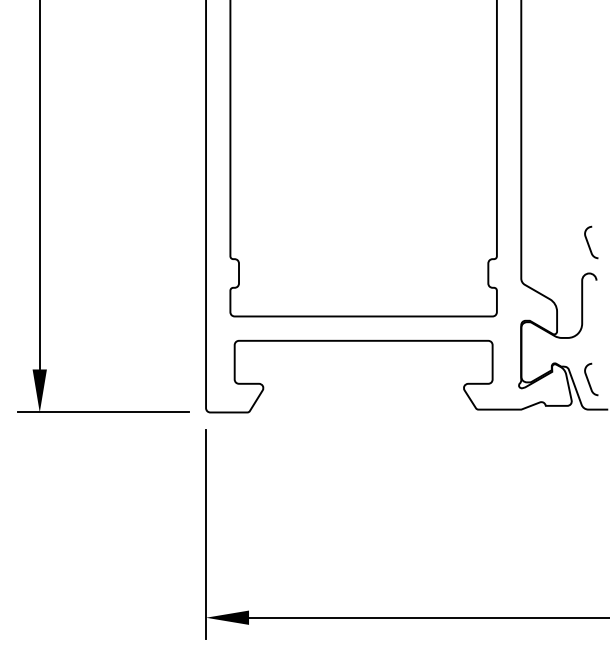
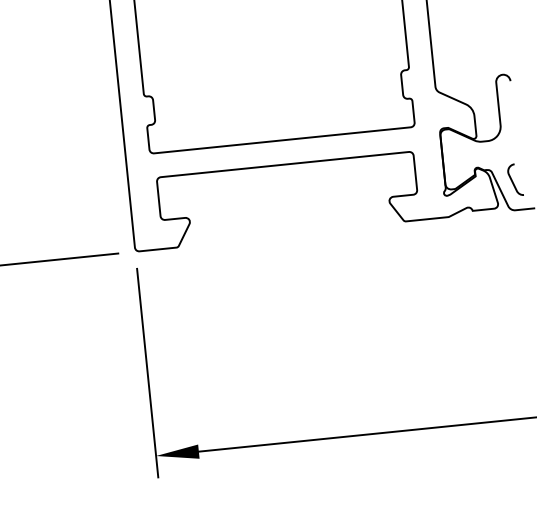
curve: (589, 244) -> (499, 45), removed

